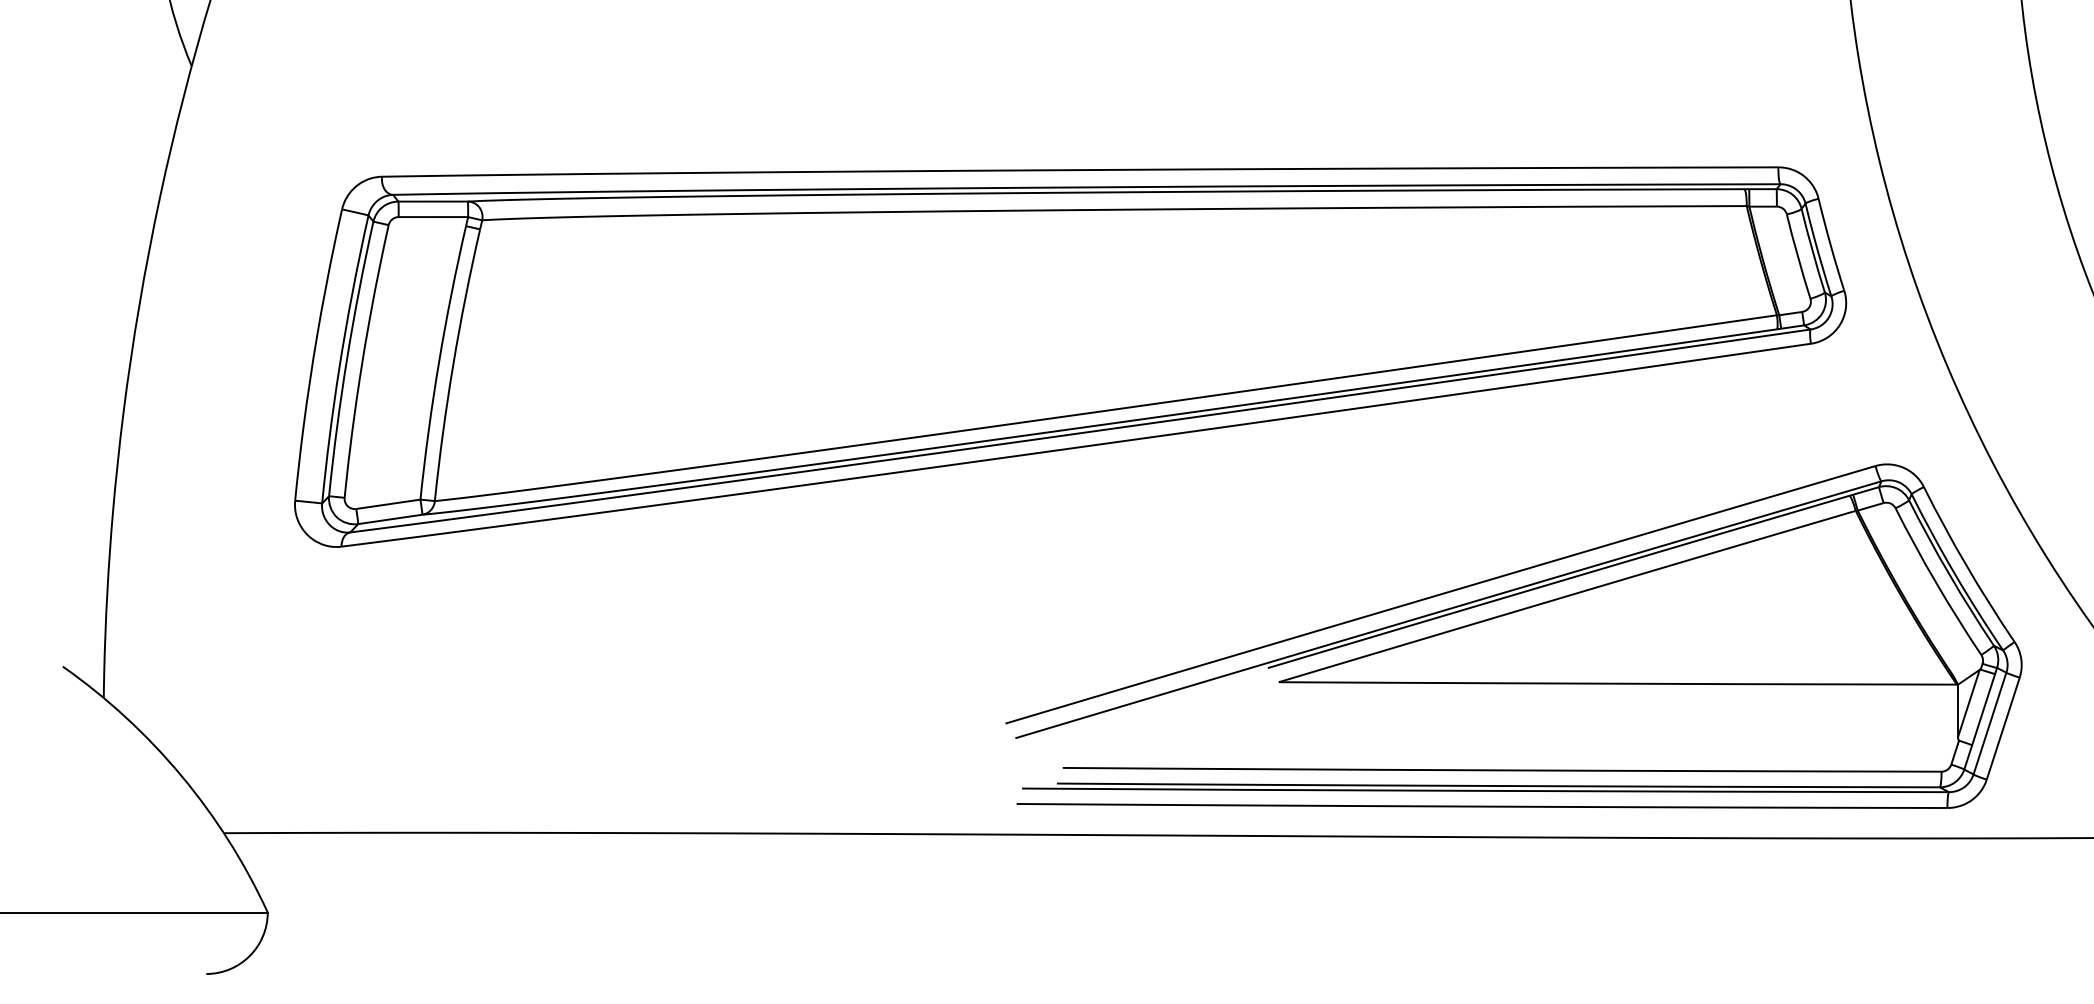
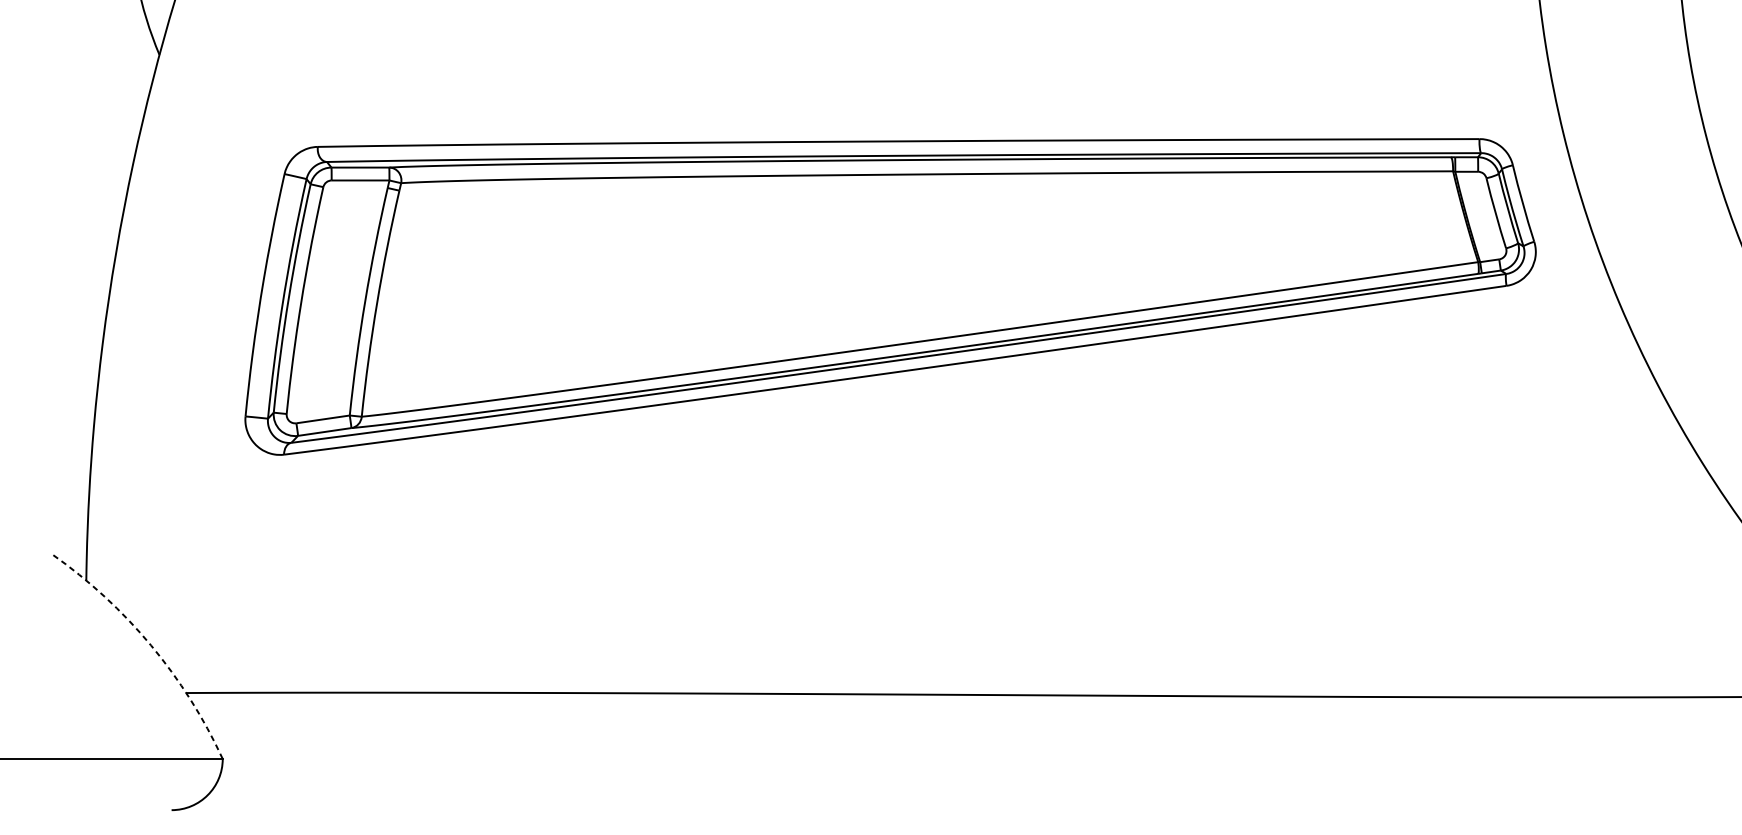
part: (1513, 635) -> (1259, 528), removed
arc: (181, 775) -> (150, 645), solid -> dashed

